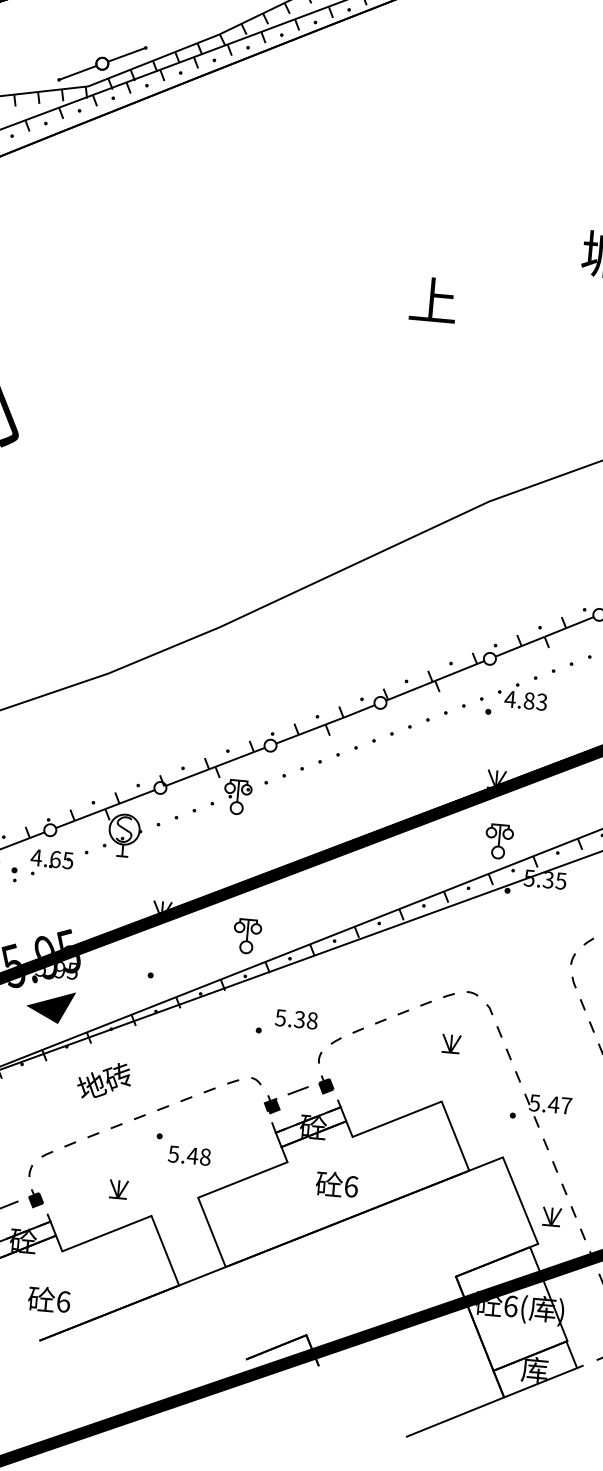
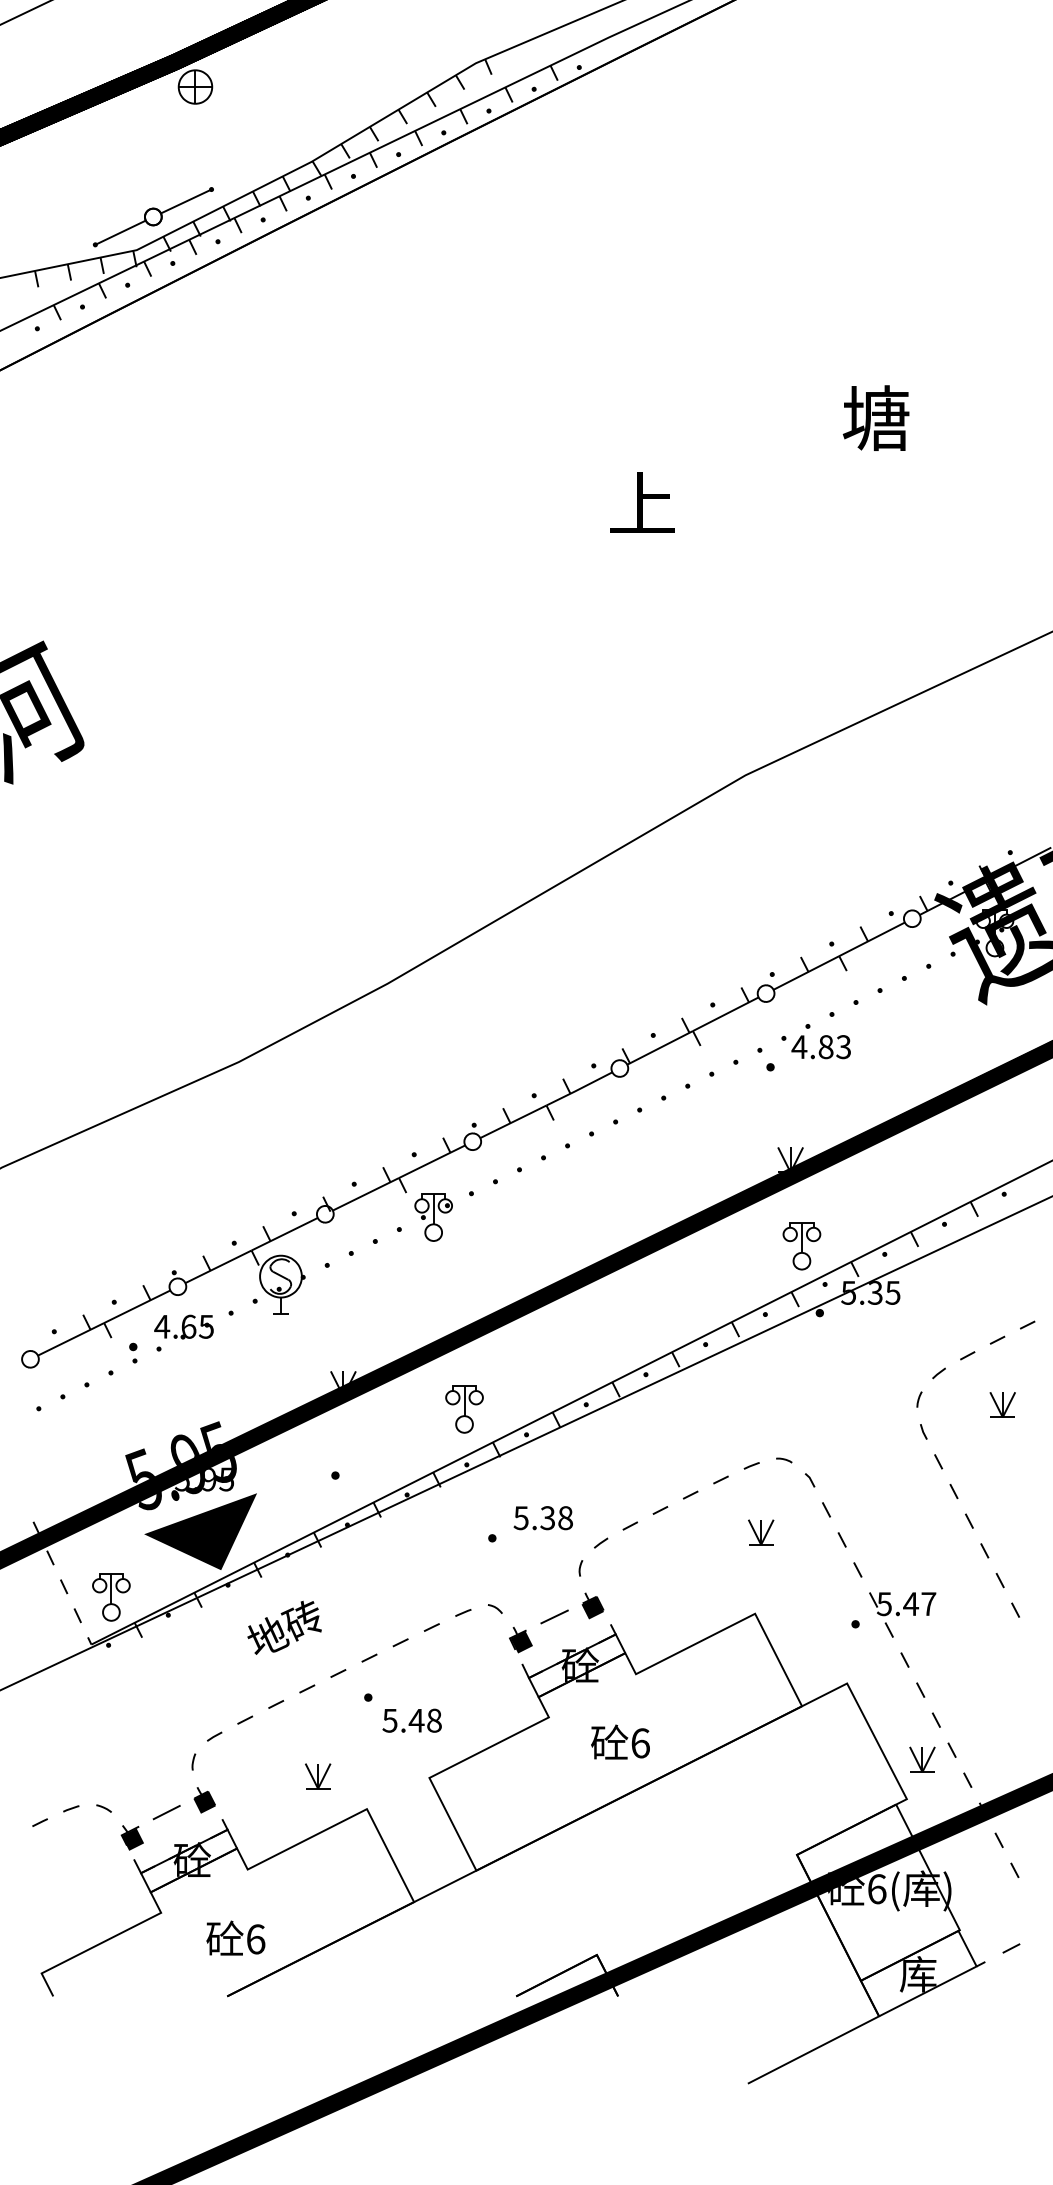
part: (50, 1006) -> (200, 1531), size x1.67

